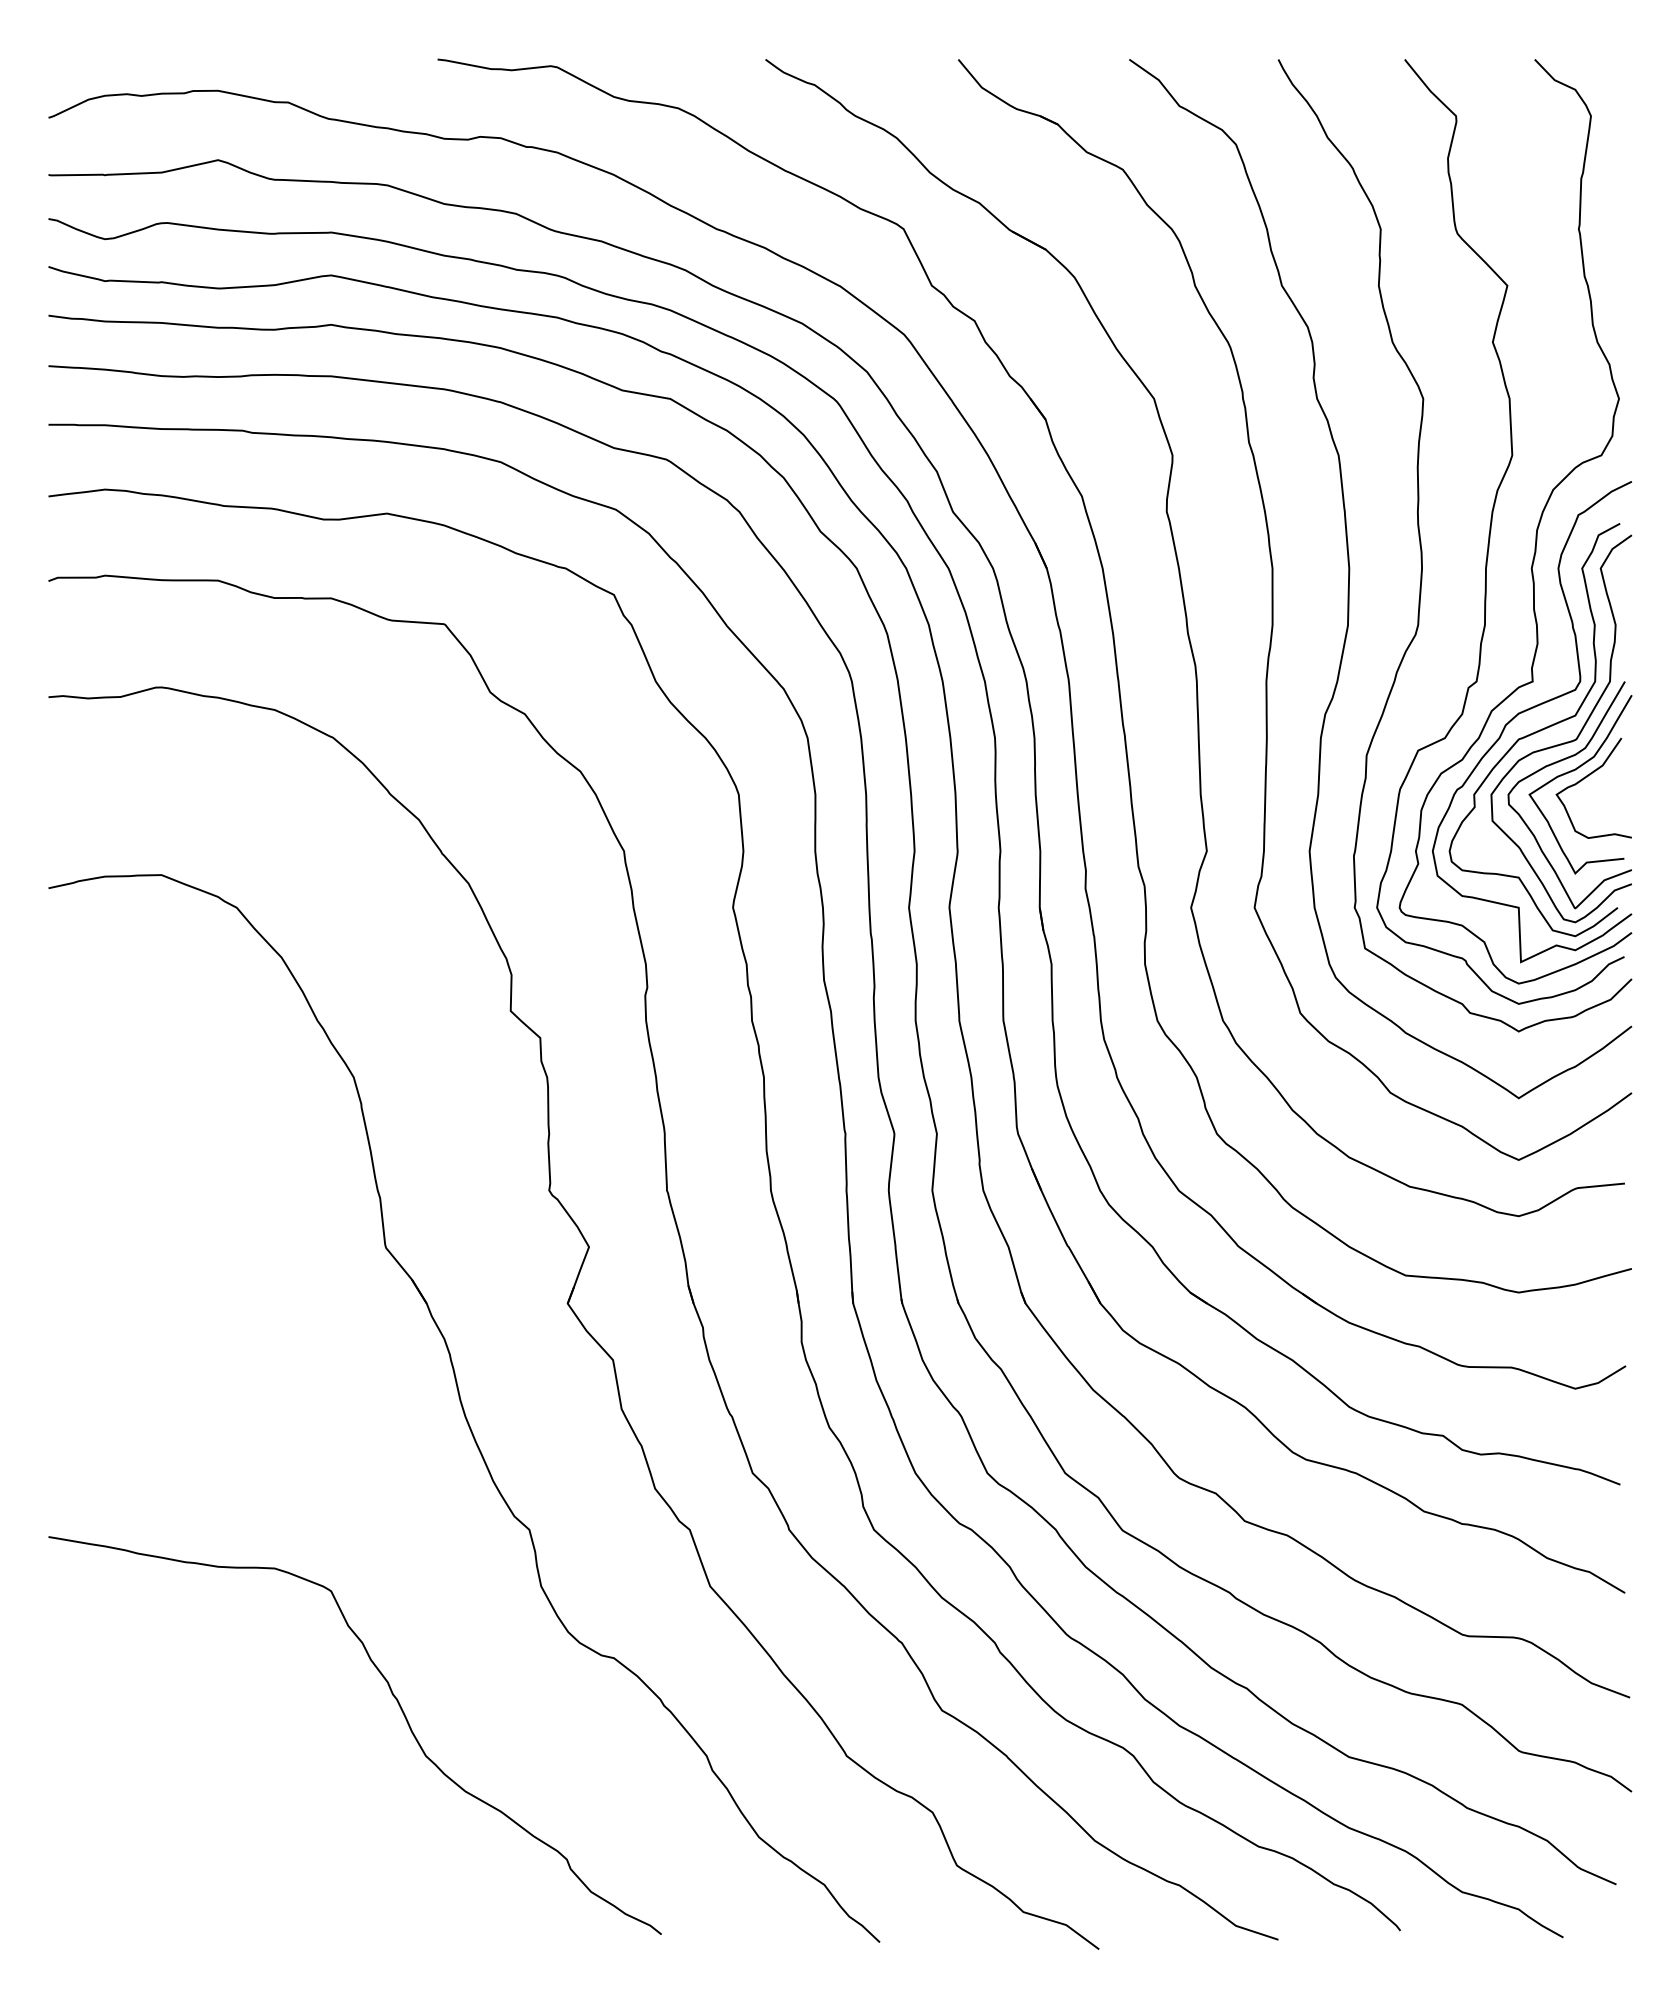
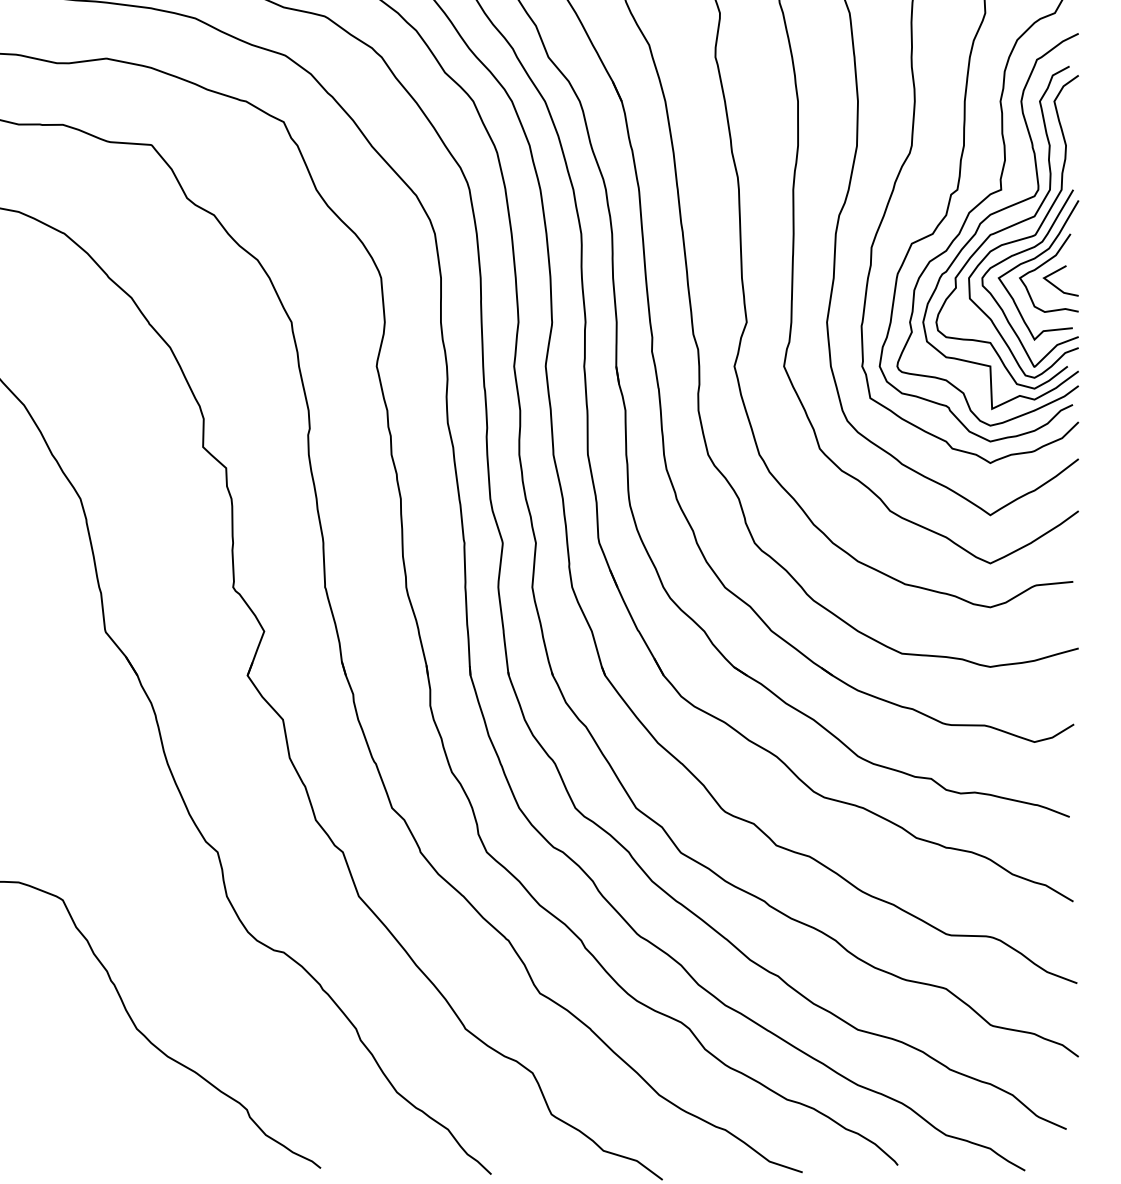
line: (1602, 804) -> (1055, 285), added

